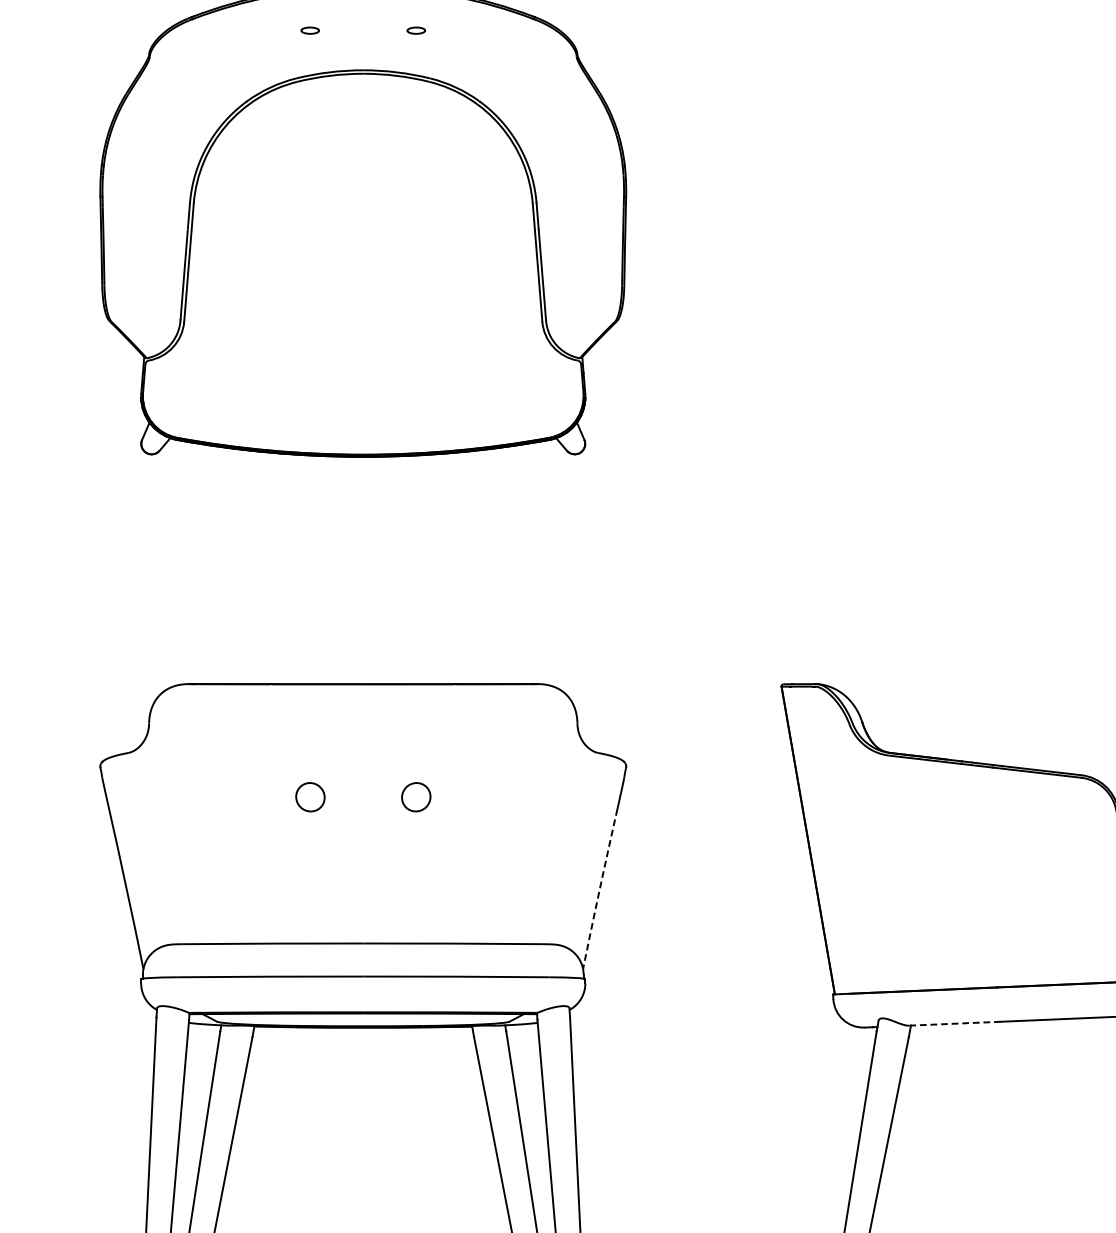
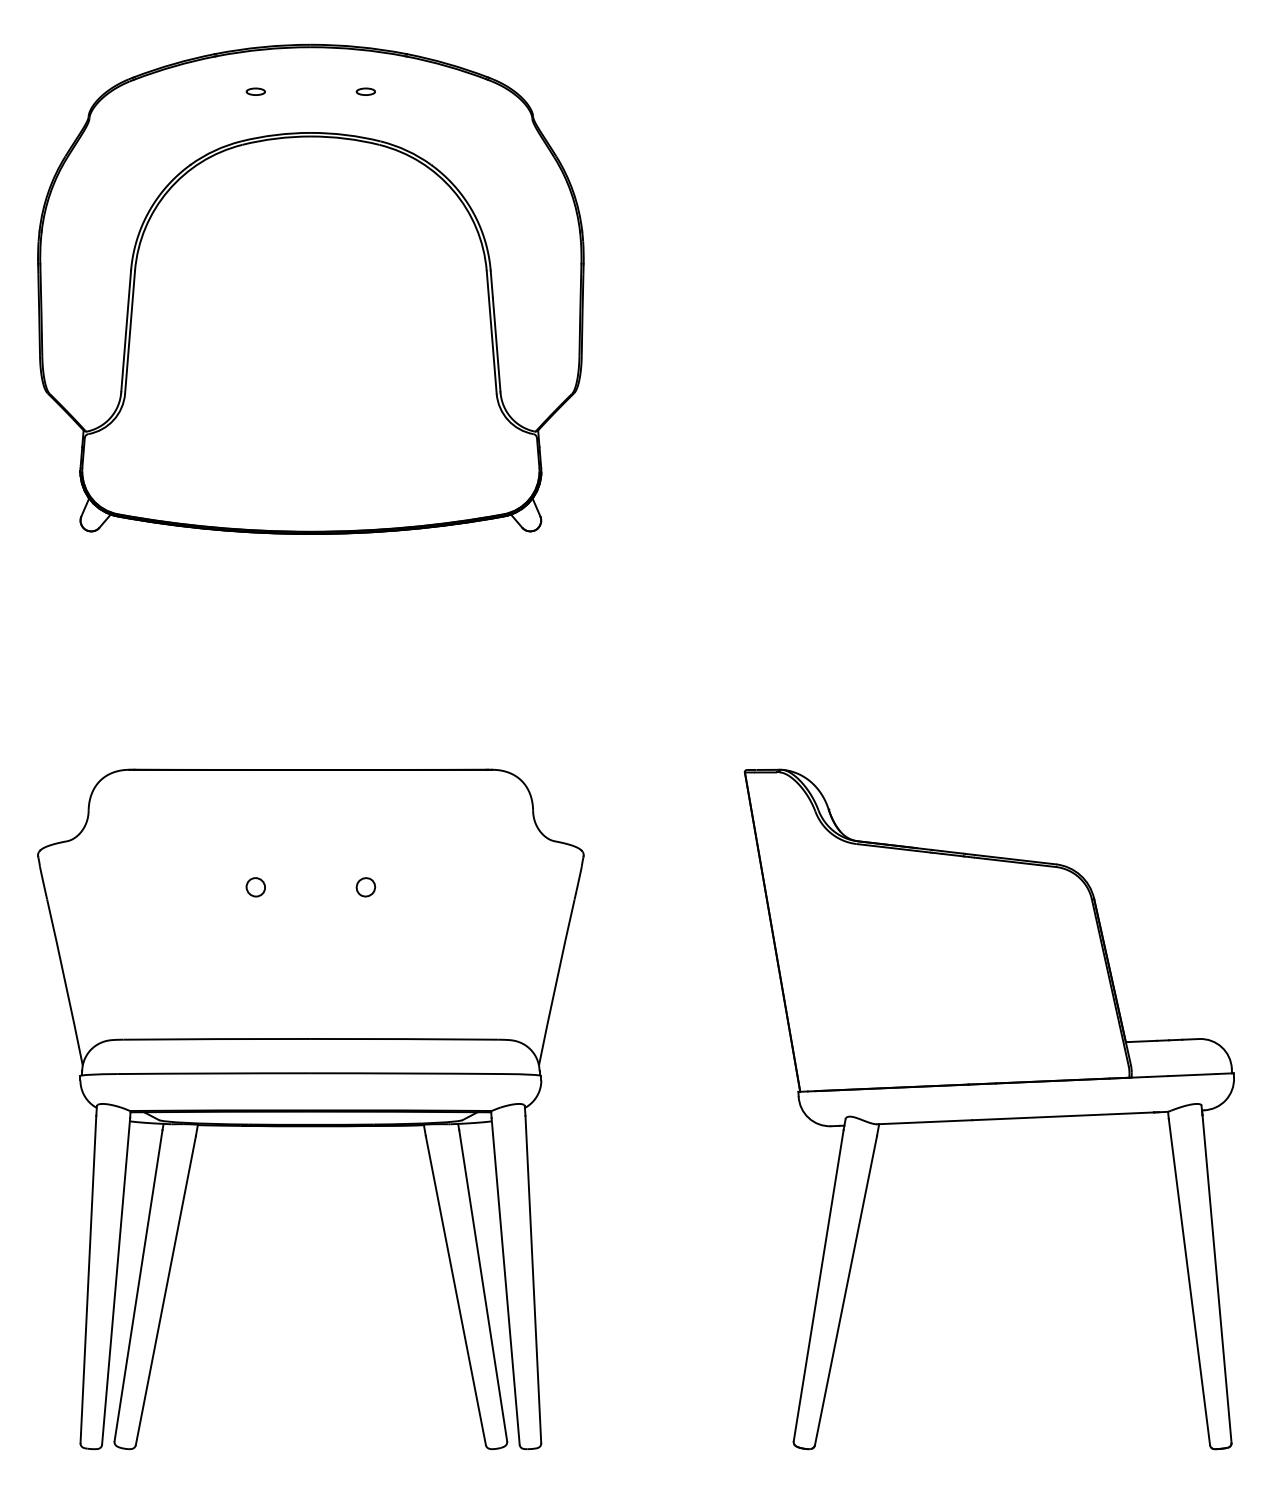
part: (309, 797) -> (255, 887), size x0.62
part: (415, 797) -> (365, 887), size x0.62
arc: (599, 889) -> (556, 982), dashed -> solid
line: (954, 1023) -> (924, 1122), dashed -> solid

